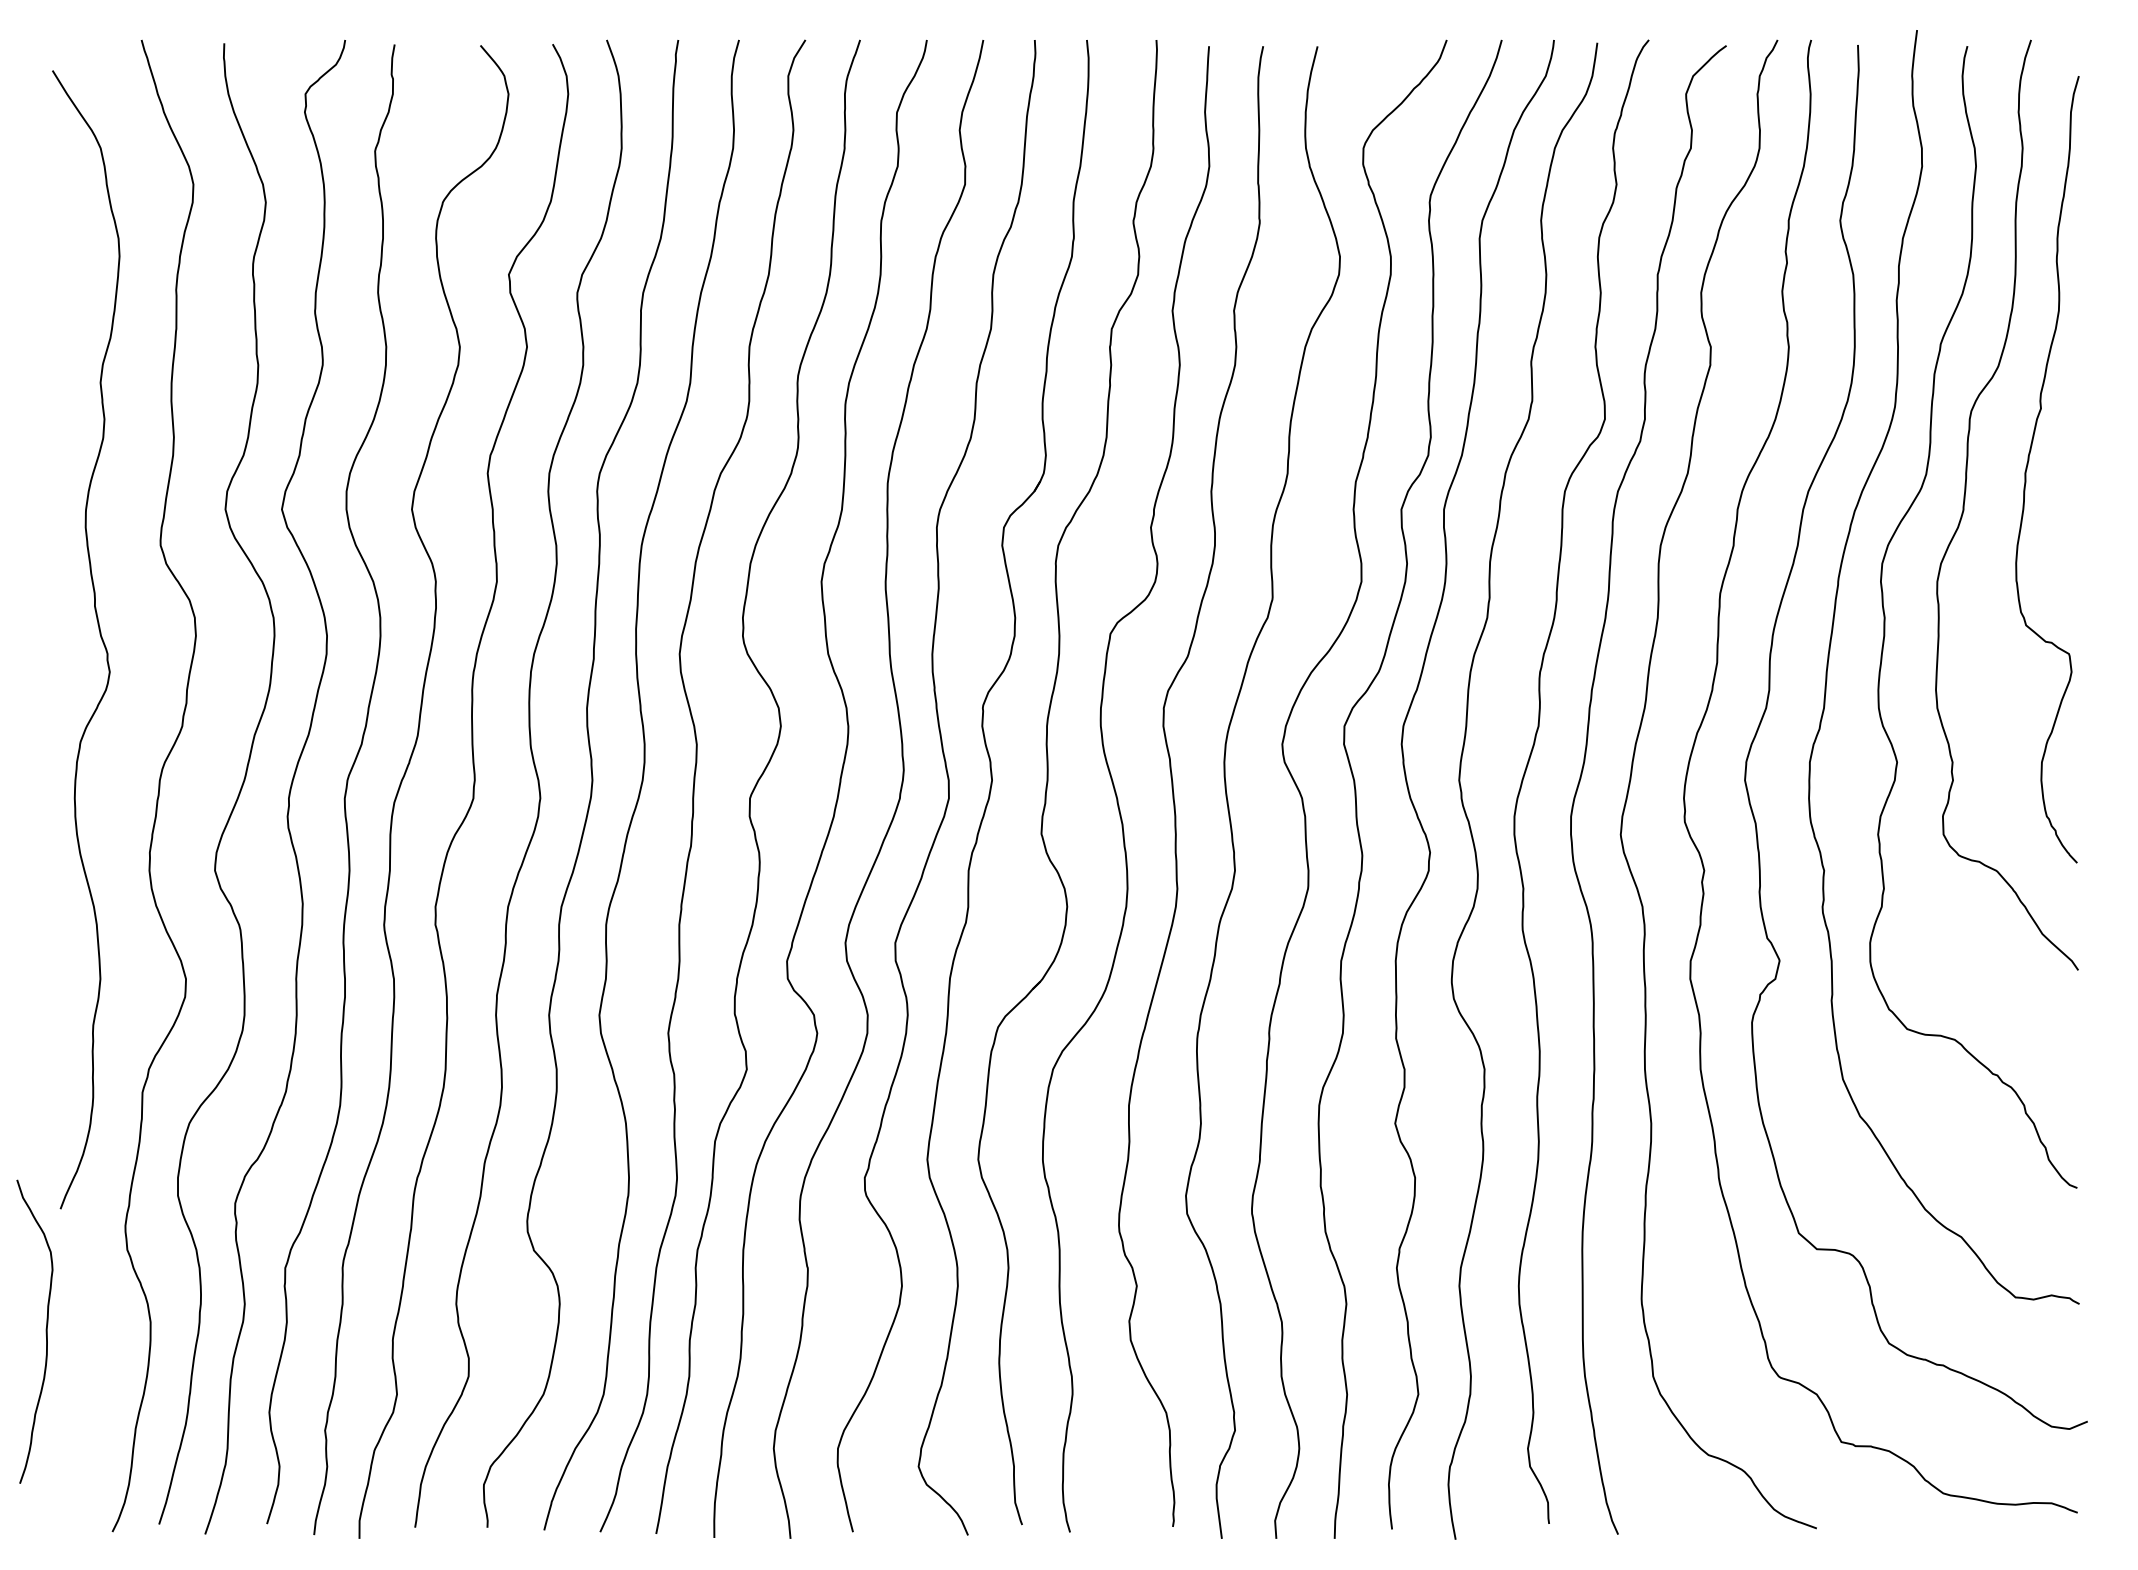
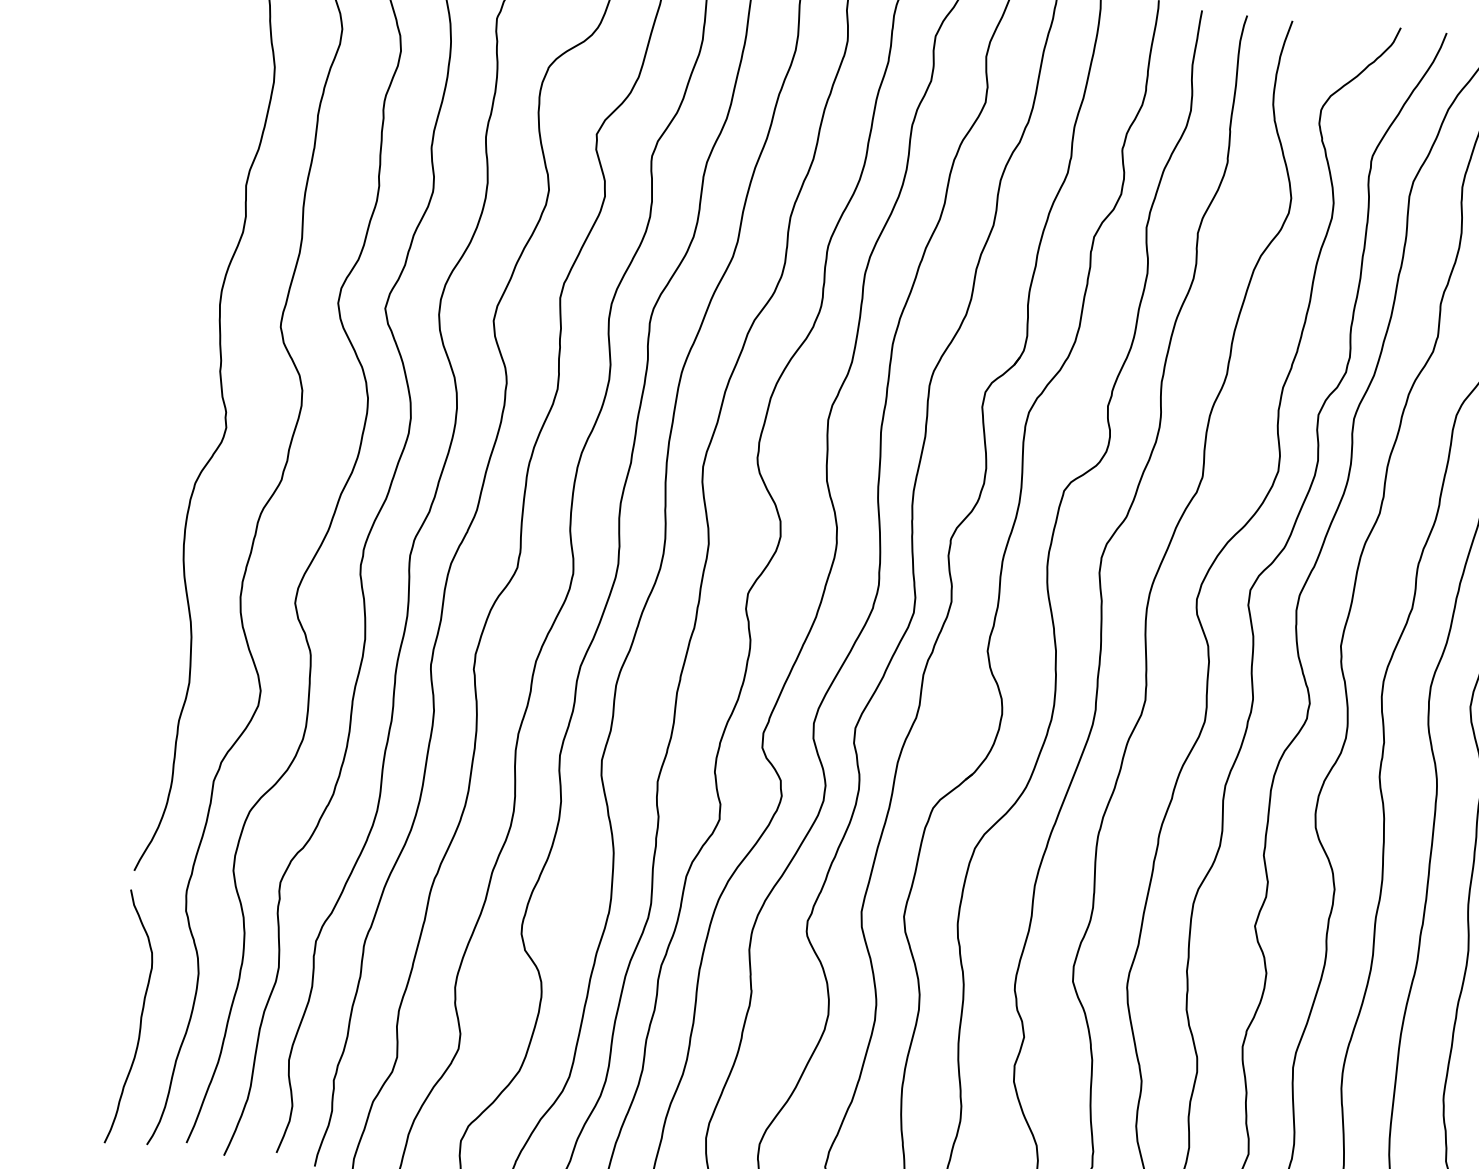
curve: (45, 1331) -> (140, 1018), moved

